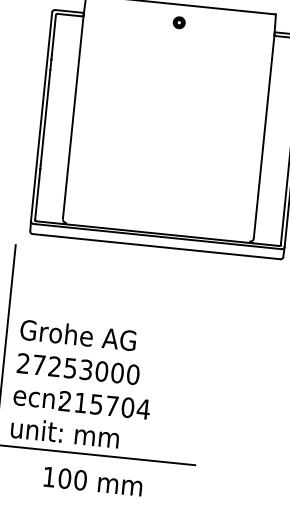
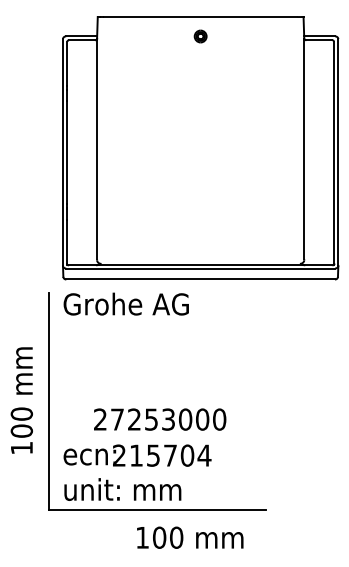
text: (77, 334) -> (125, 303), moved
text: (78, 369) -> (160, 419), moved
text: (93, 481) -> (190, 537), moved

